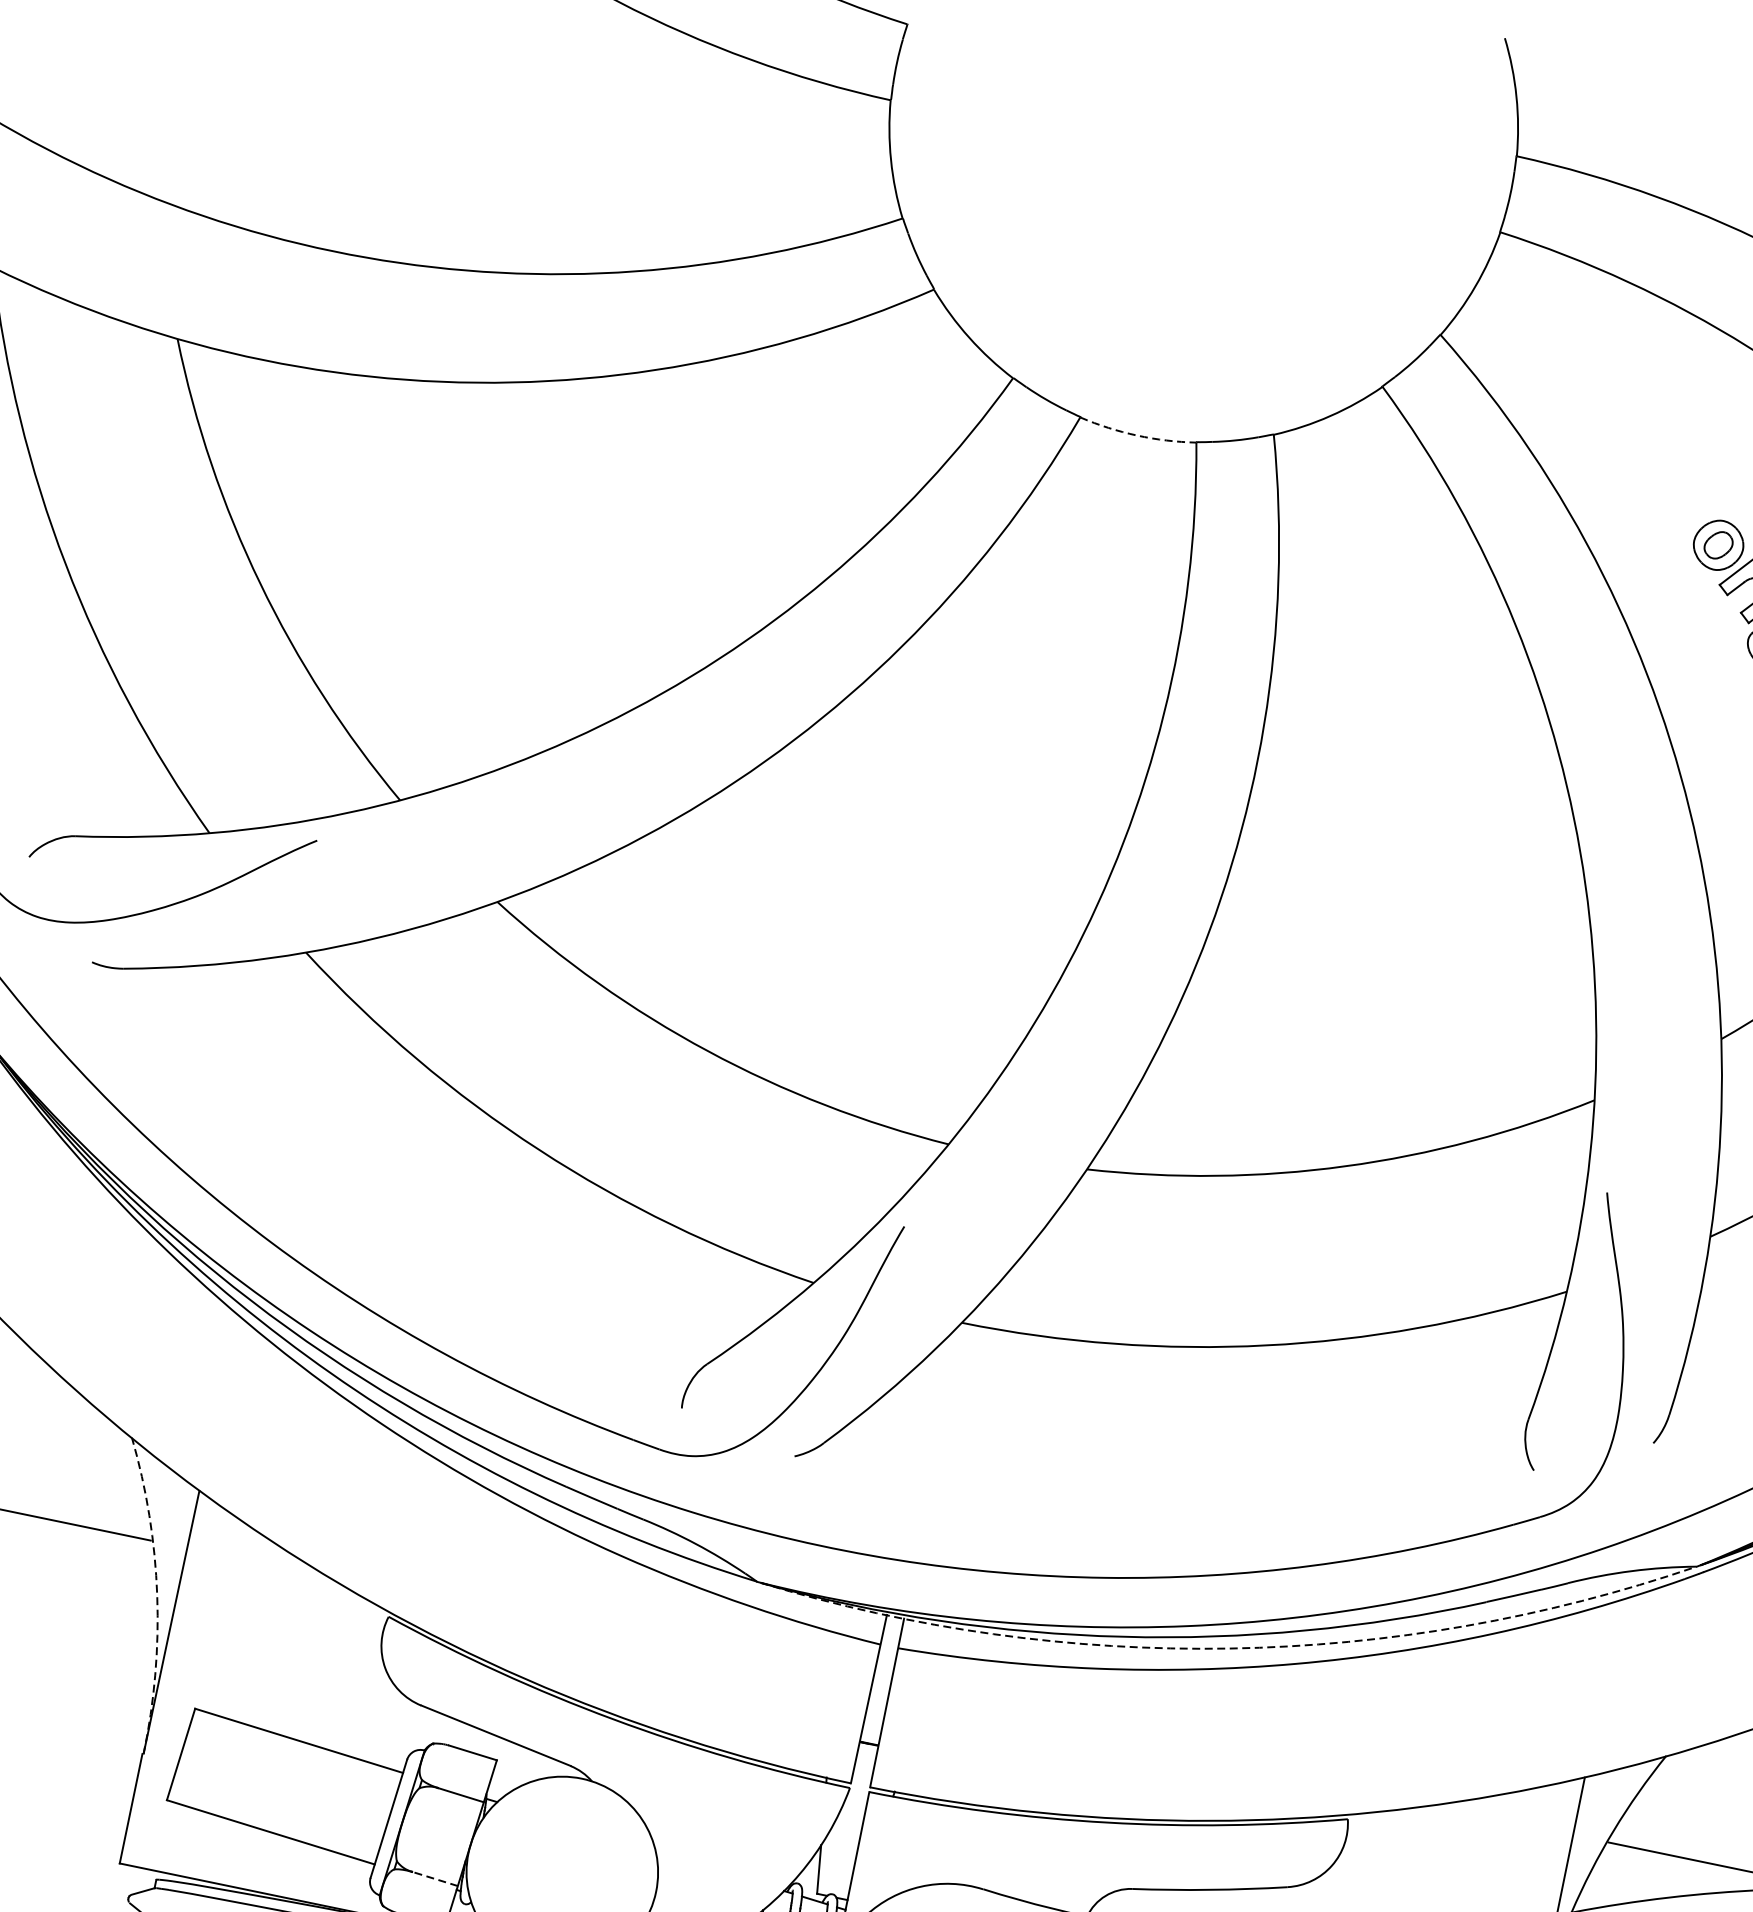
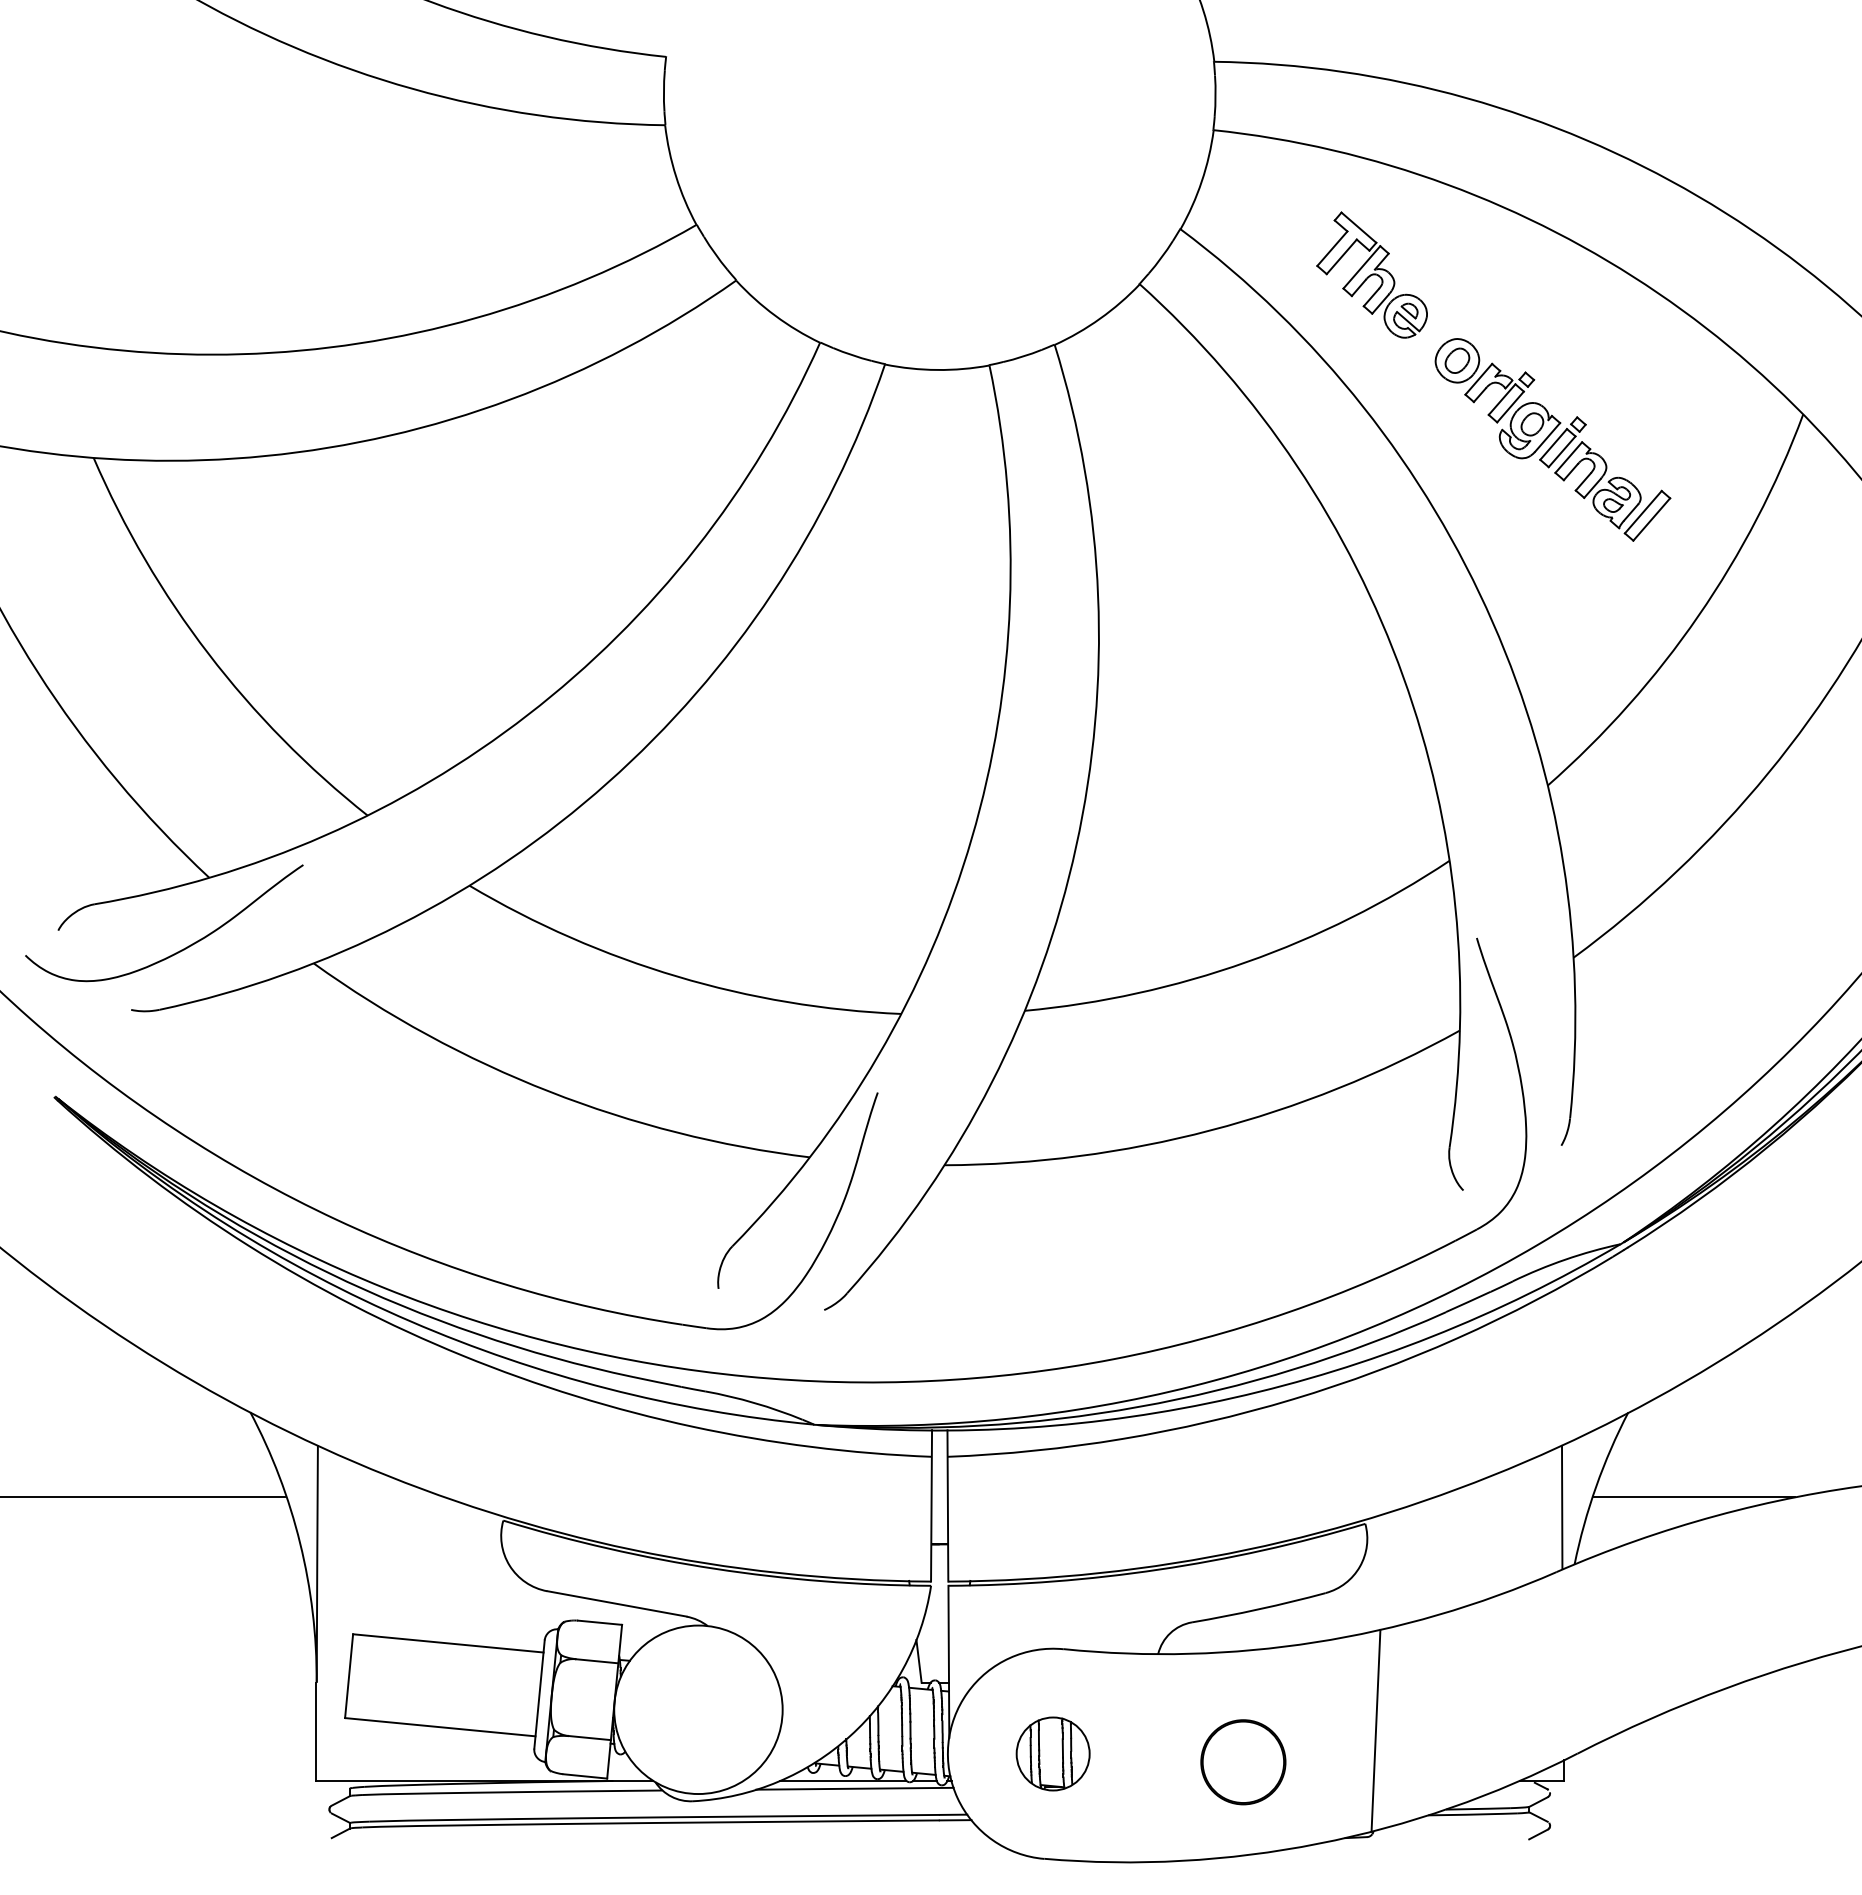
part: (1642, 429) -> (1371, 274), added
arc: (1137, 435) -> (937, 369), dashed -> solid
arc: (157, 1595) -> (300, 1543), dashed -> solid
arc: (1230, 1648) -> (1233, 1397), dashed -> solid
line: (434, 1879) -> (589, 1738), dashed -> solid

